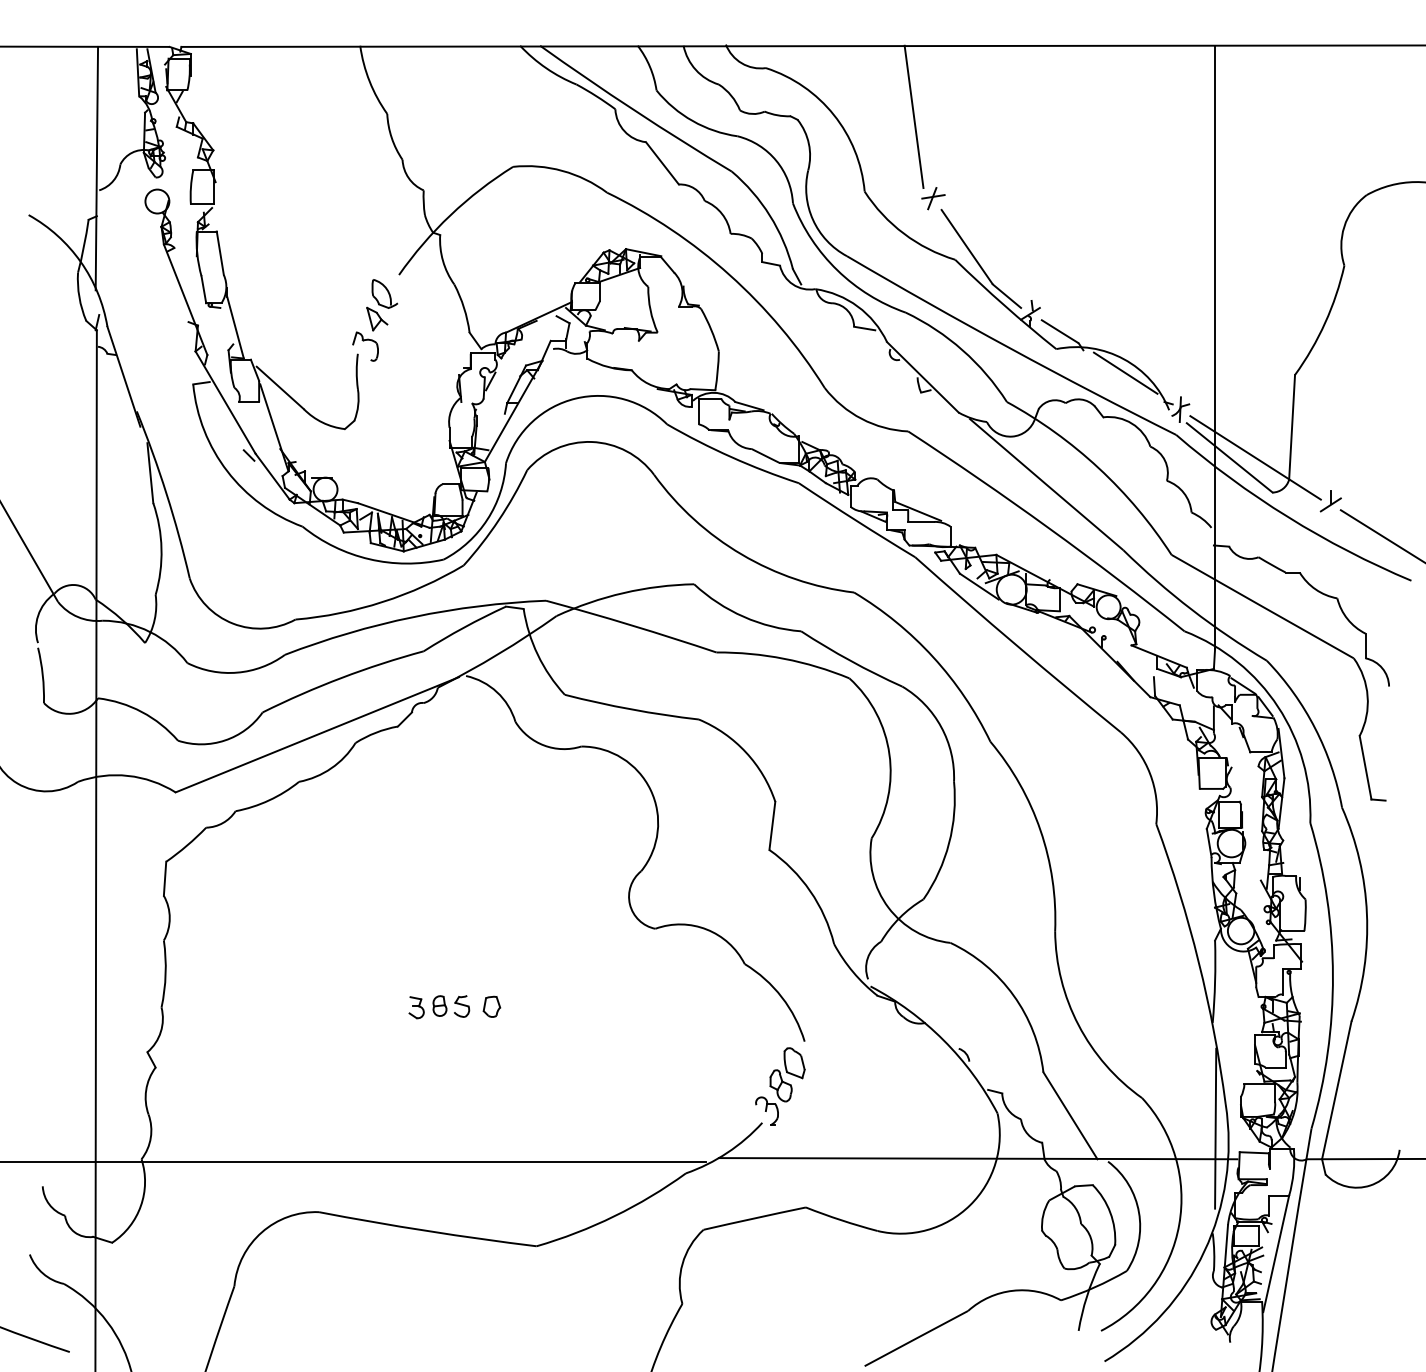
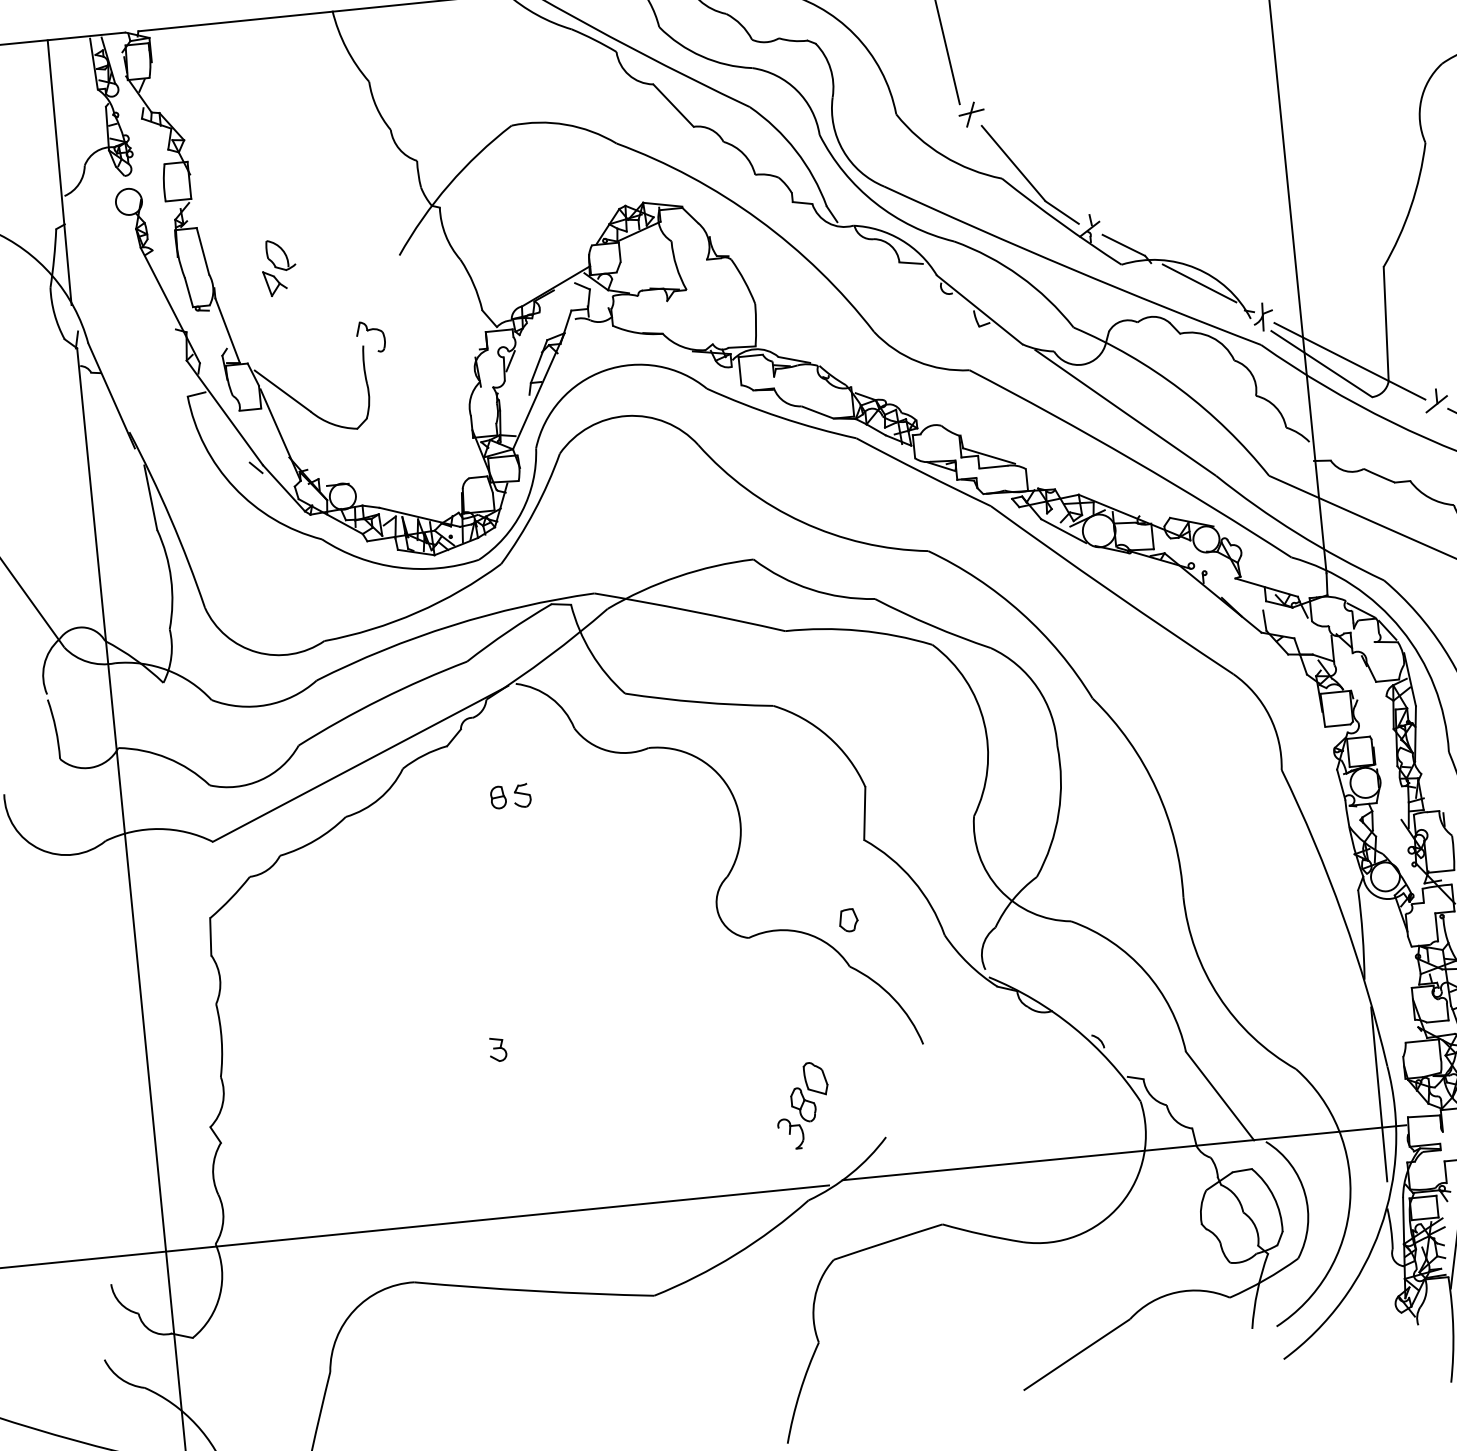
part: (382, 305) -> (279, 268), moved
part: (451, 1006) -> (511, 796), moved
part: (491, 1006) -> (848, 920), moved
part: (780, 1086) -> (803, 1105), moved

